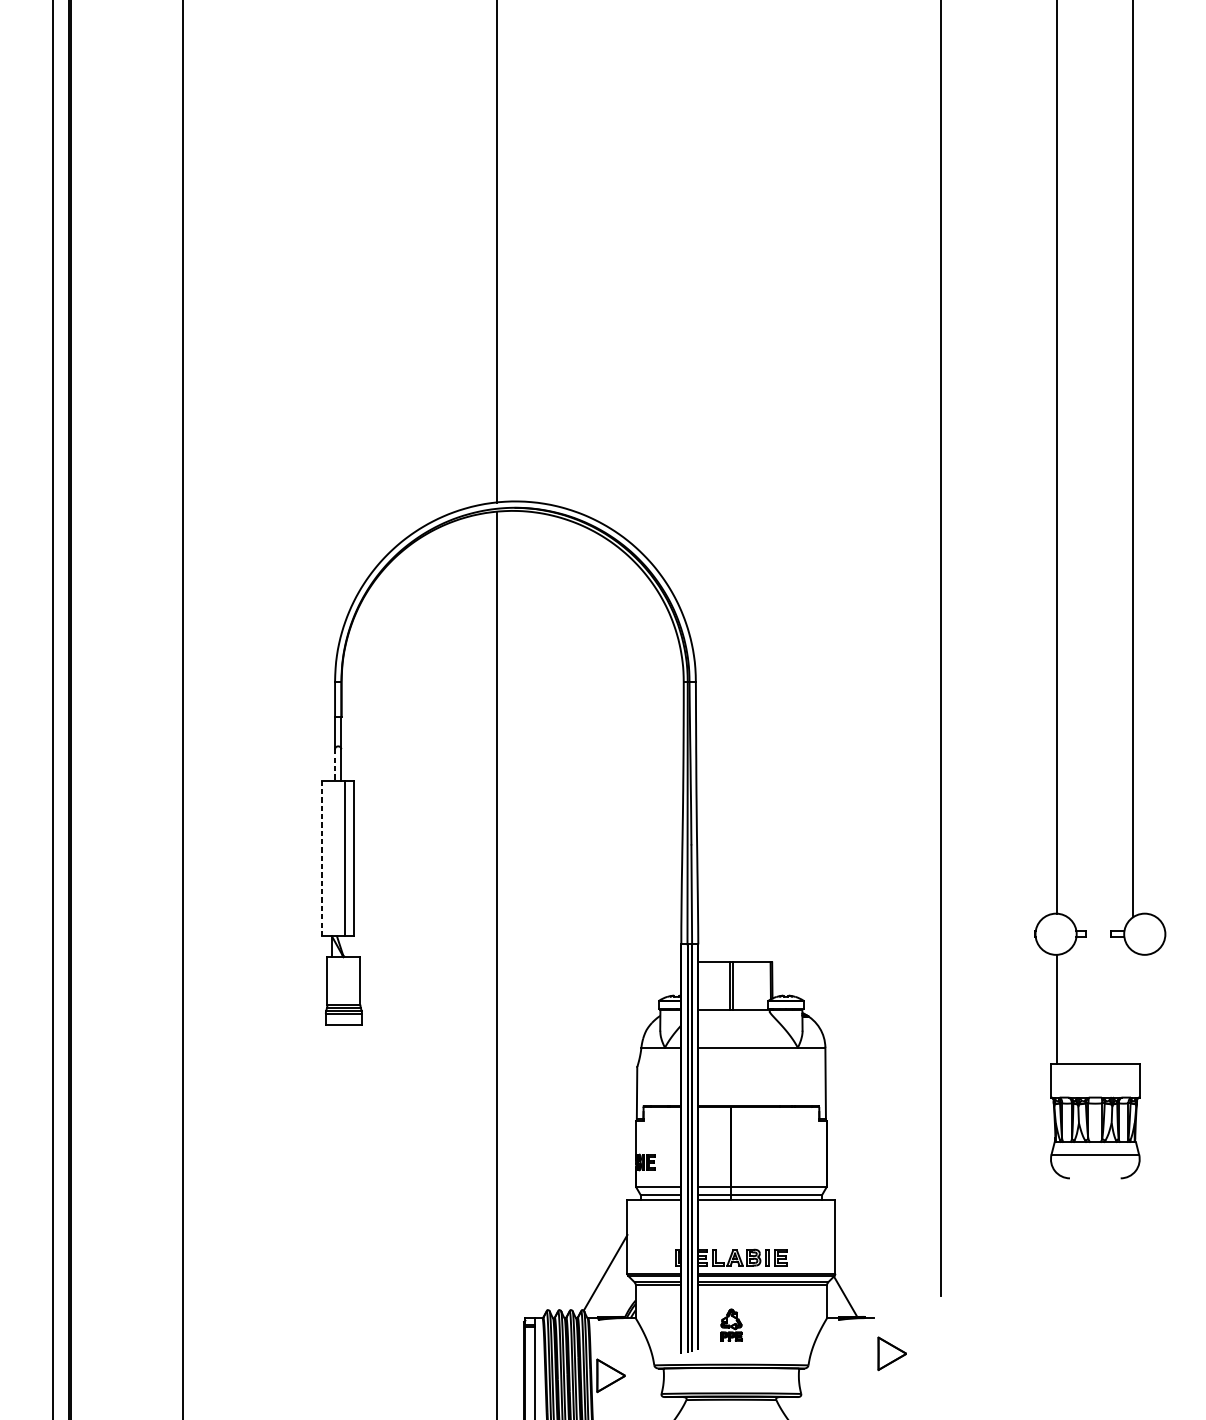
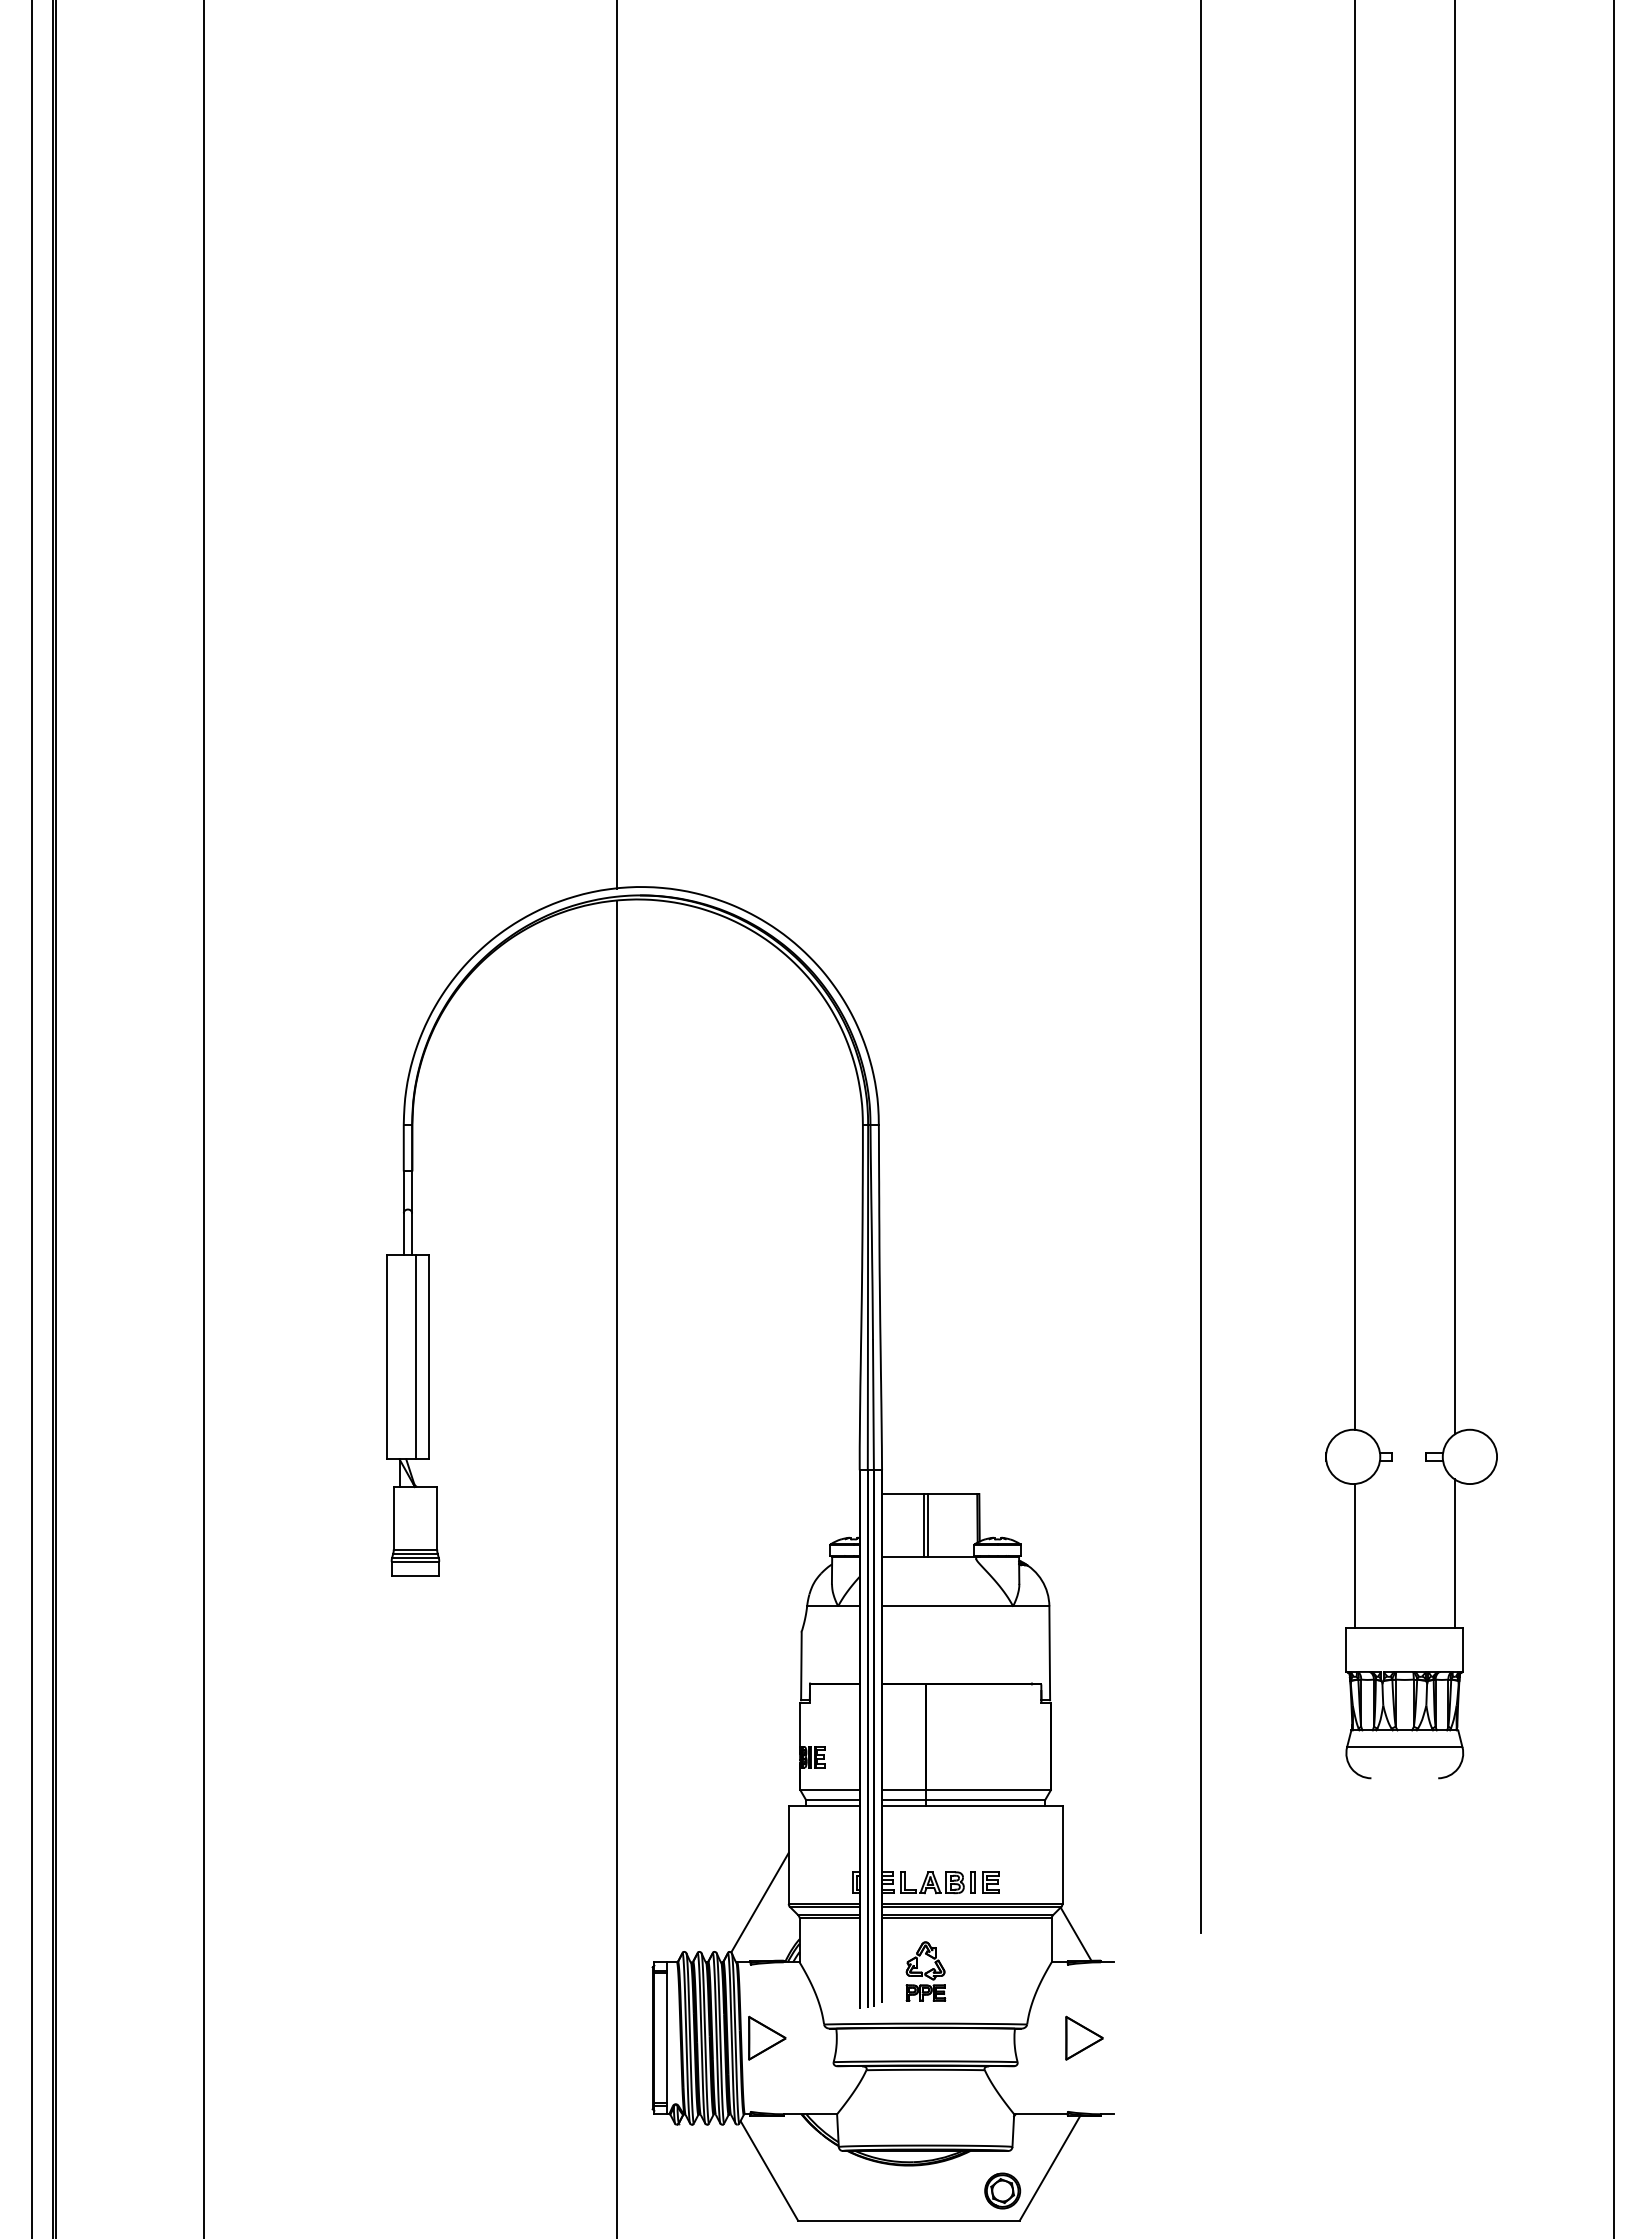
line: (334, 765) -> (403, 1234), dashed -> solid
line: (322, 858) -> (387, 1356), dashed -> solid
line: (1133, 1007) -> (1454, 1553), added
part: (731, 1325) -> (925, 1971), size x1.43
part: (892, 1353) -> (1084, 2037), moved

